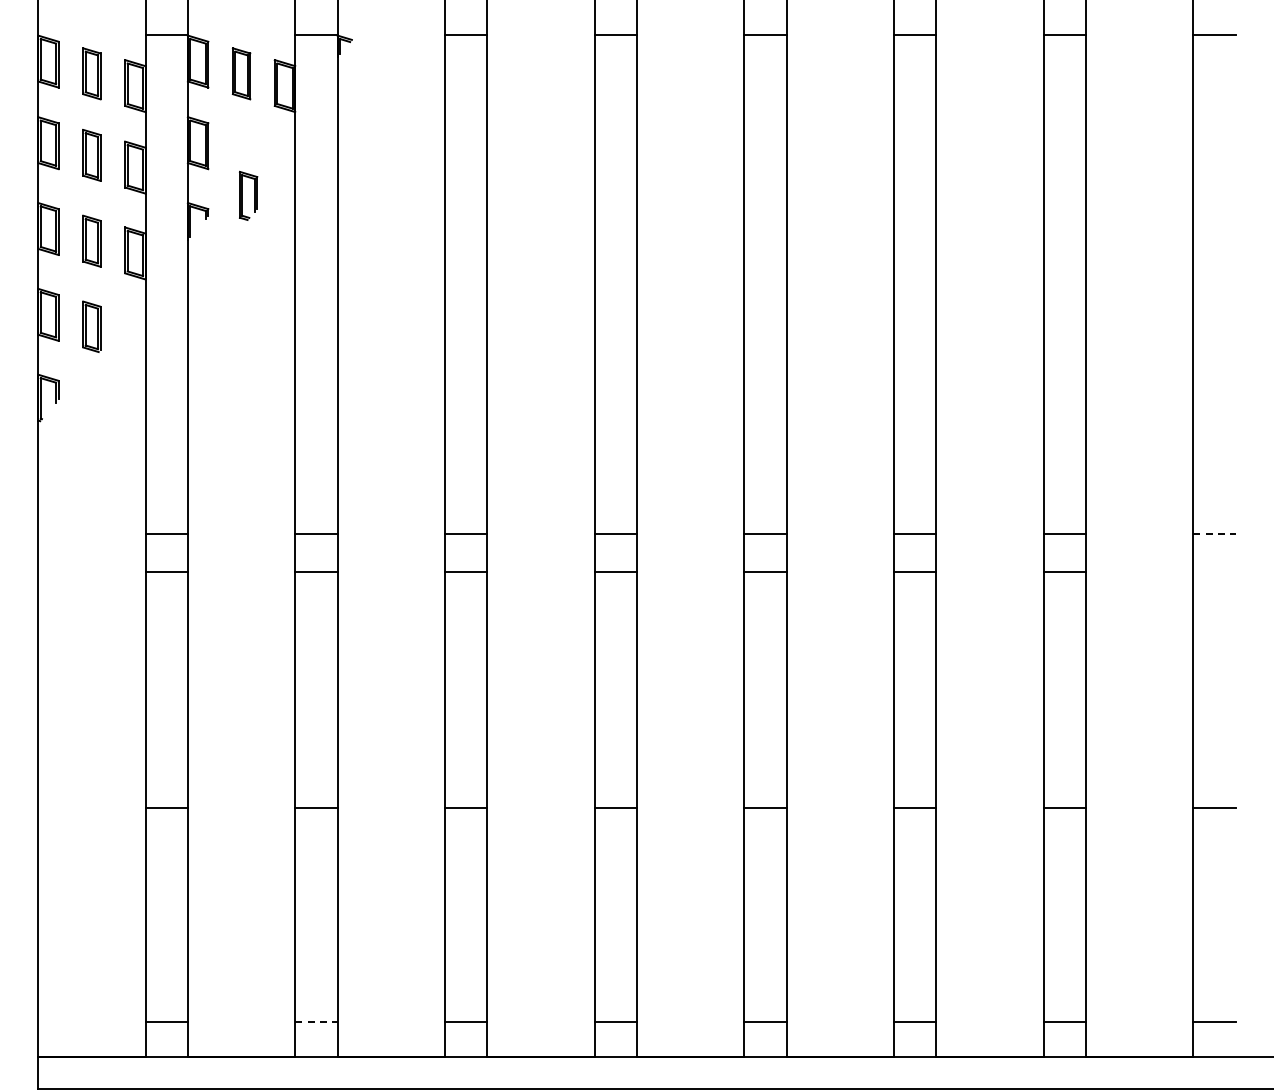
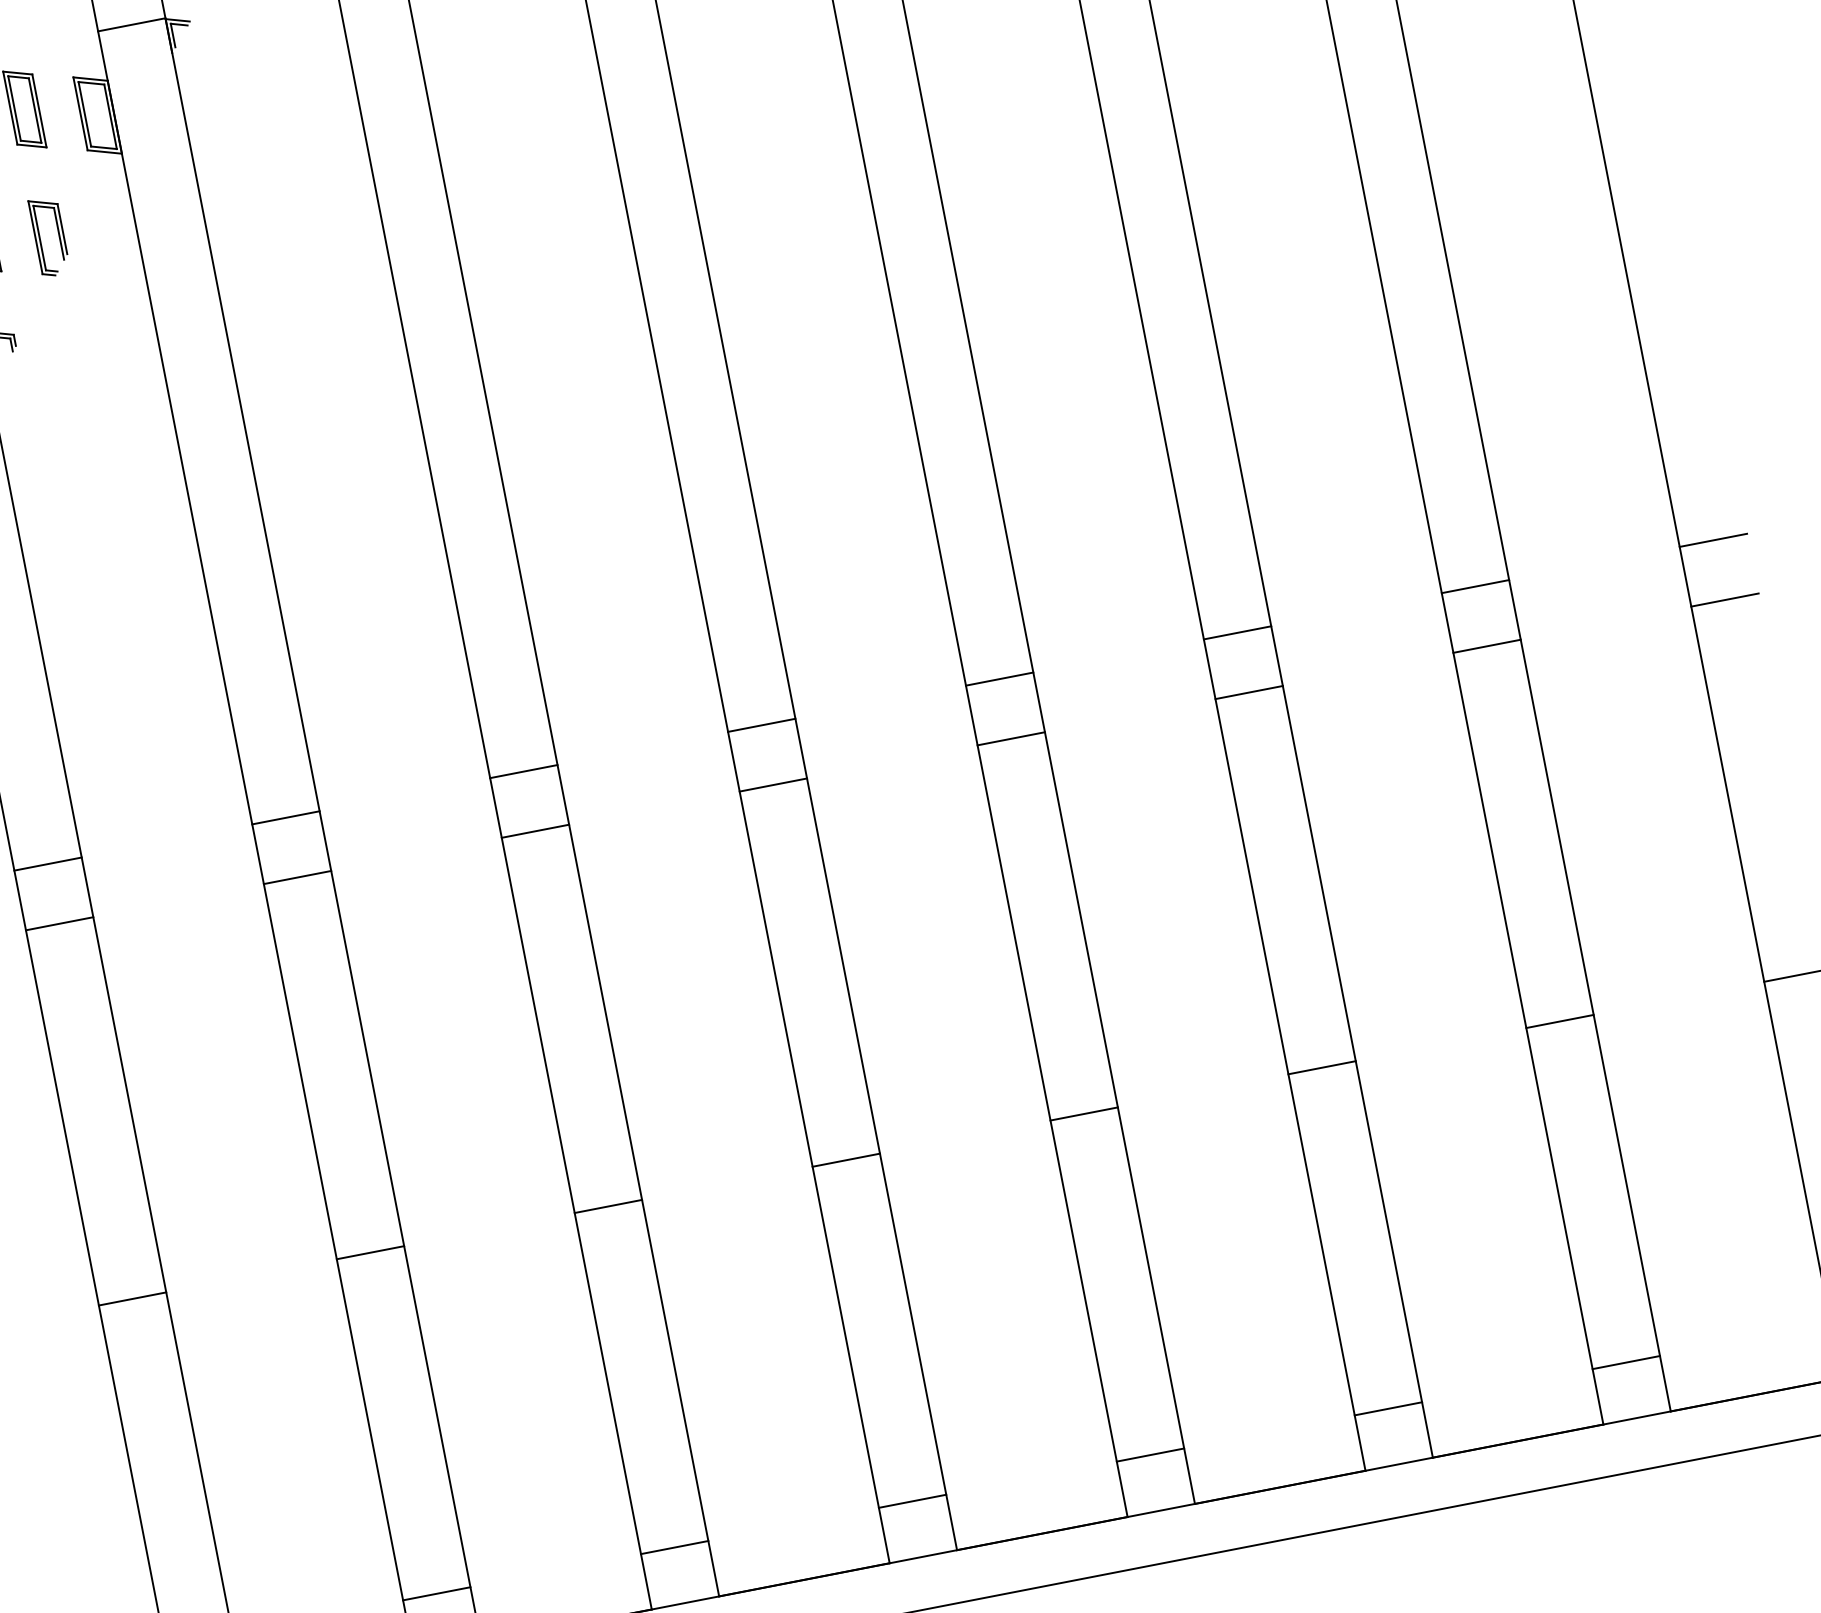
part: (248, 195) -> (49, 236), moved
line: (1215, 534) -> (1714, 540), dashed -> solid
line: (1214, 571) -> (1724, 599), added
line: (316, 1022) -> (436, 1594), dashed -> solid

